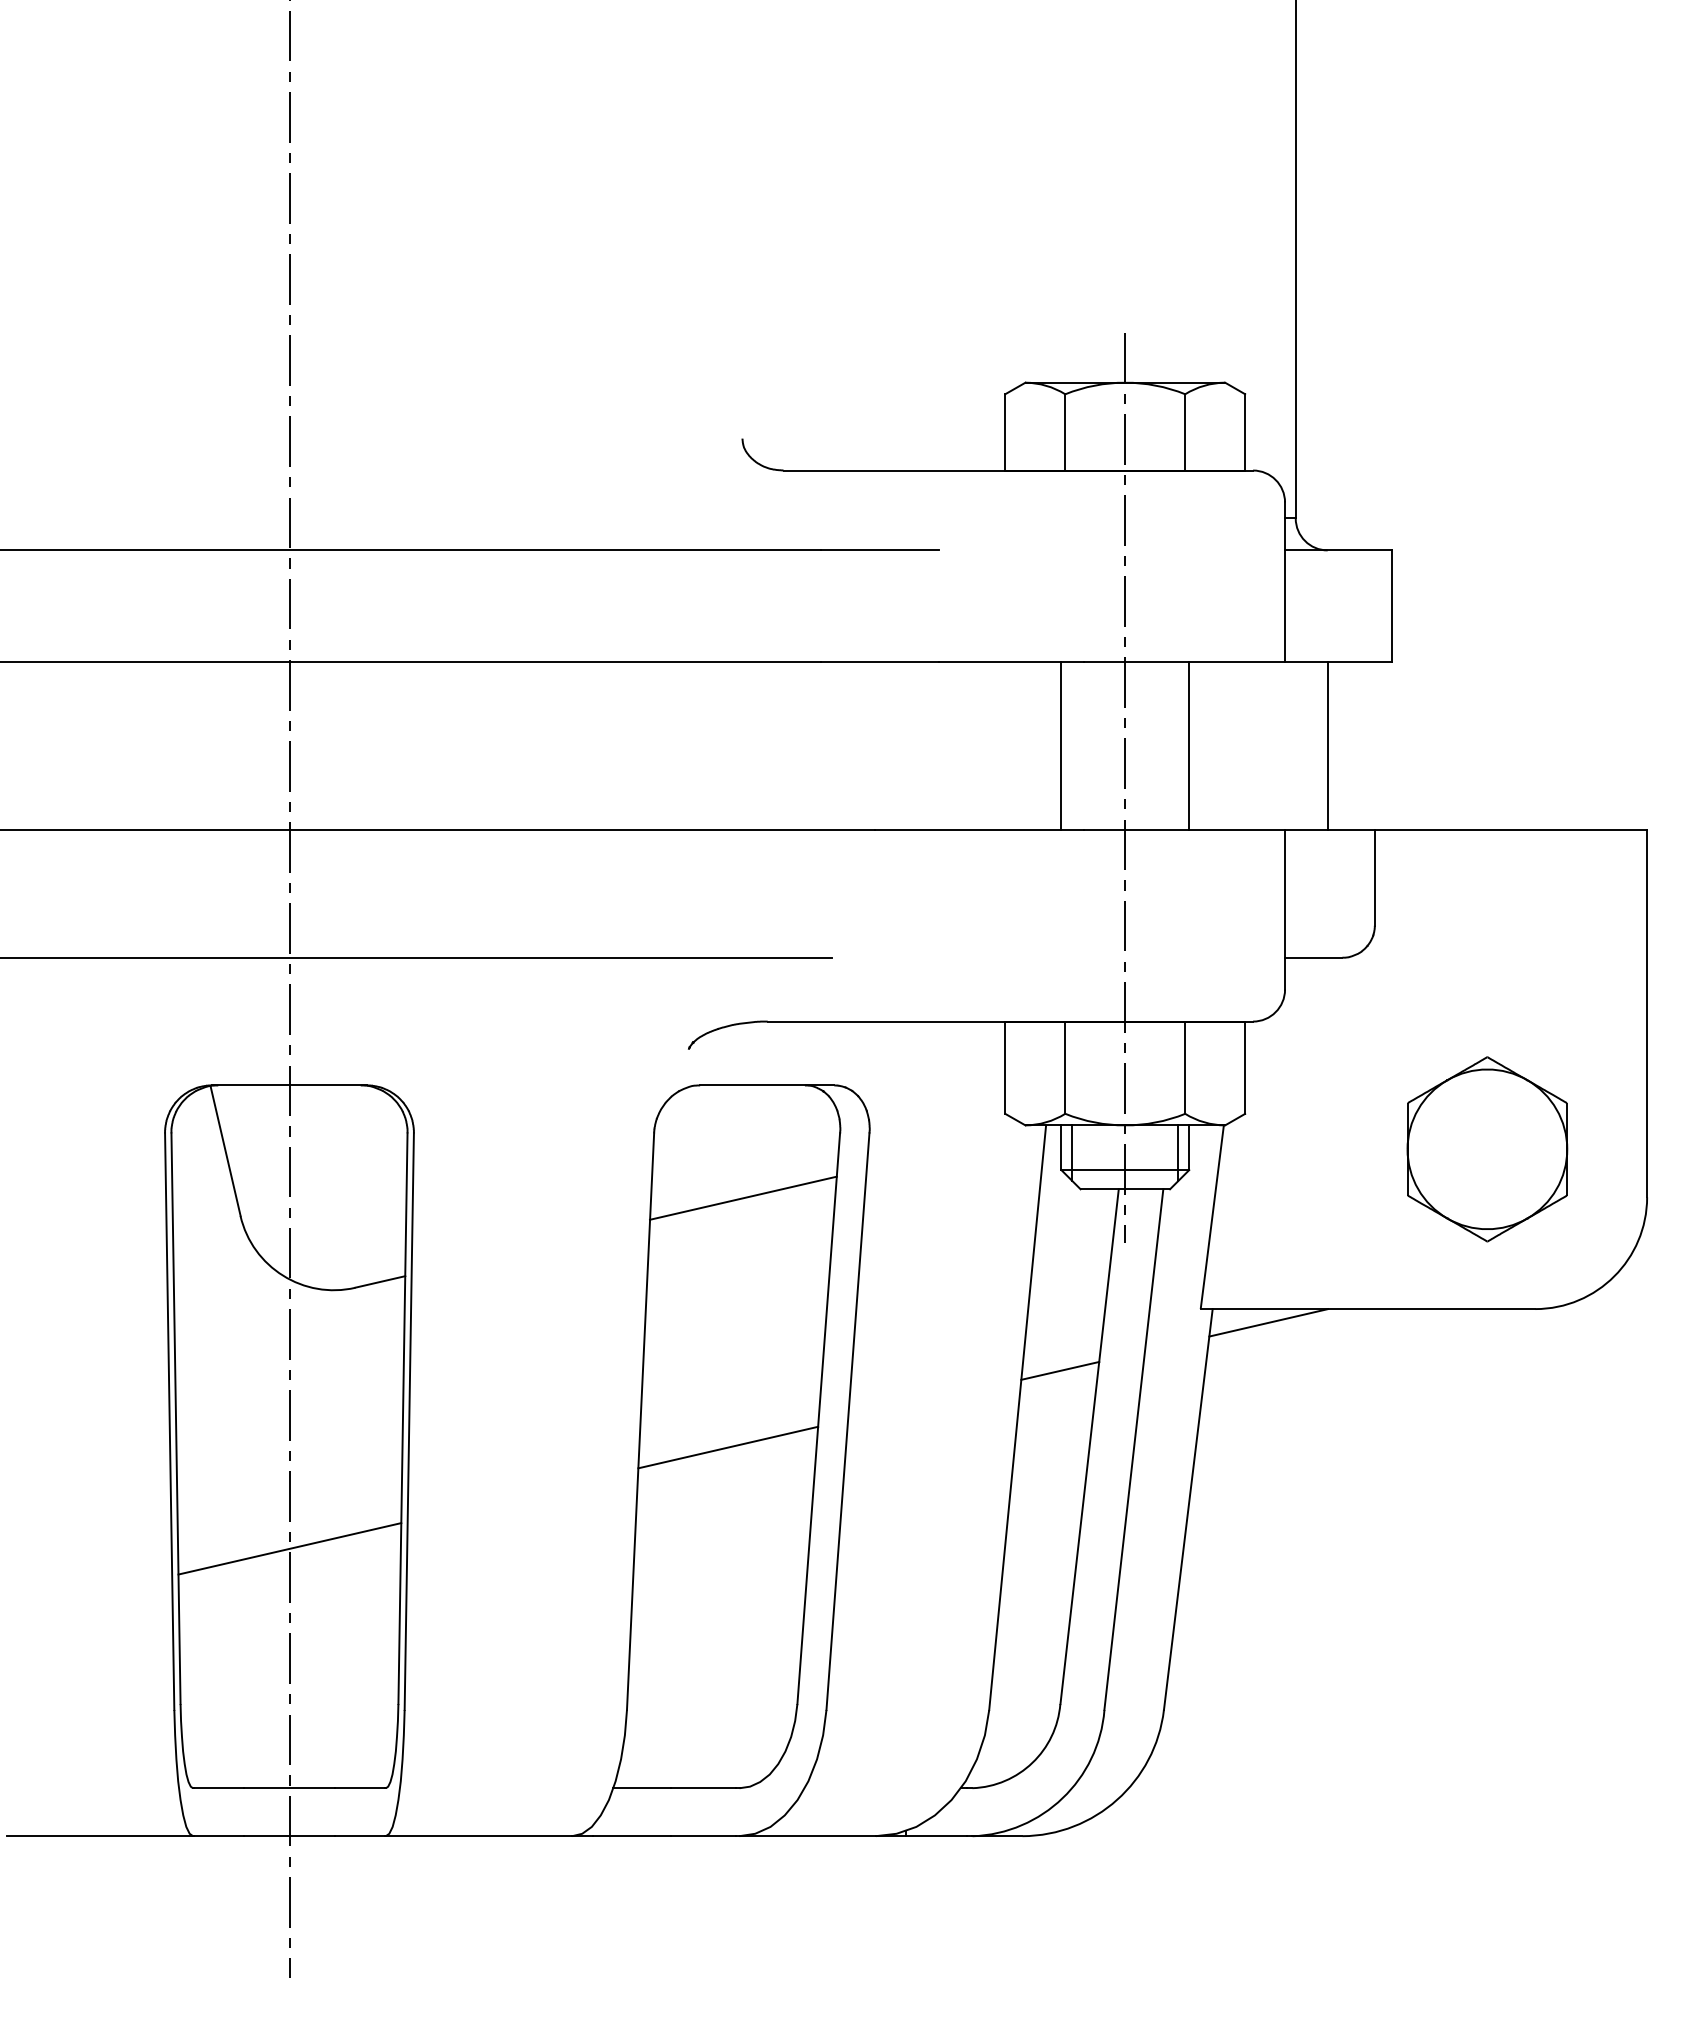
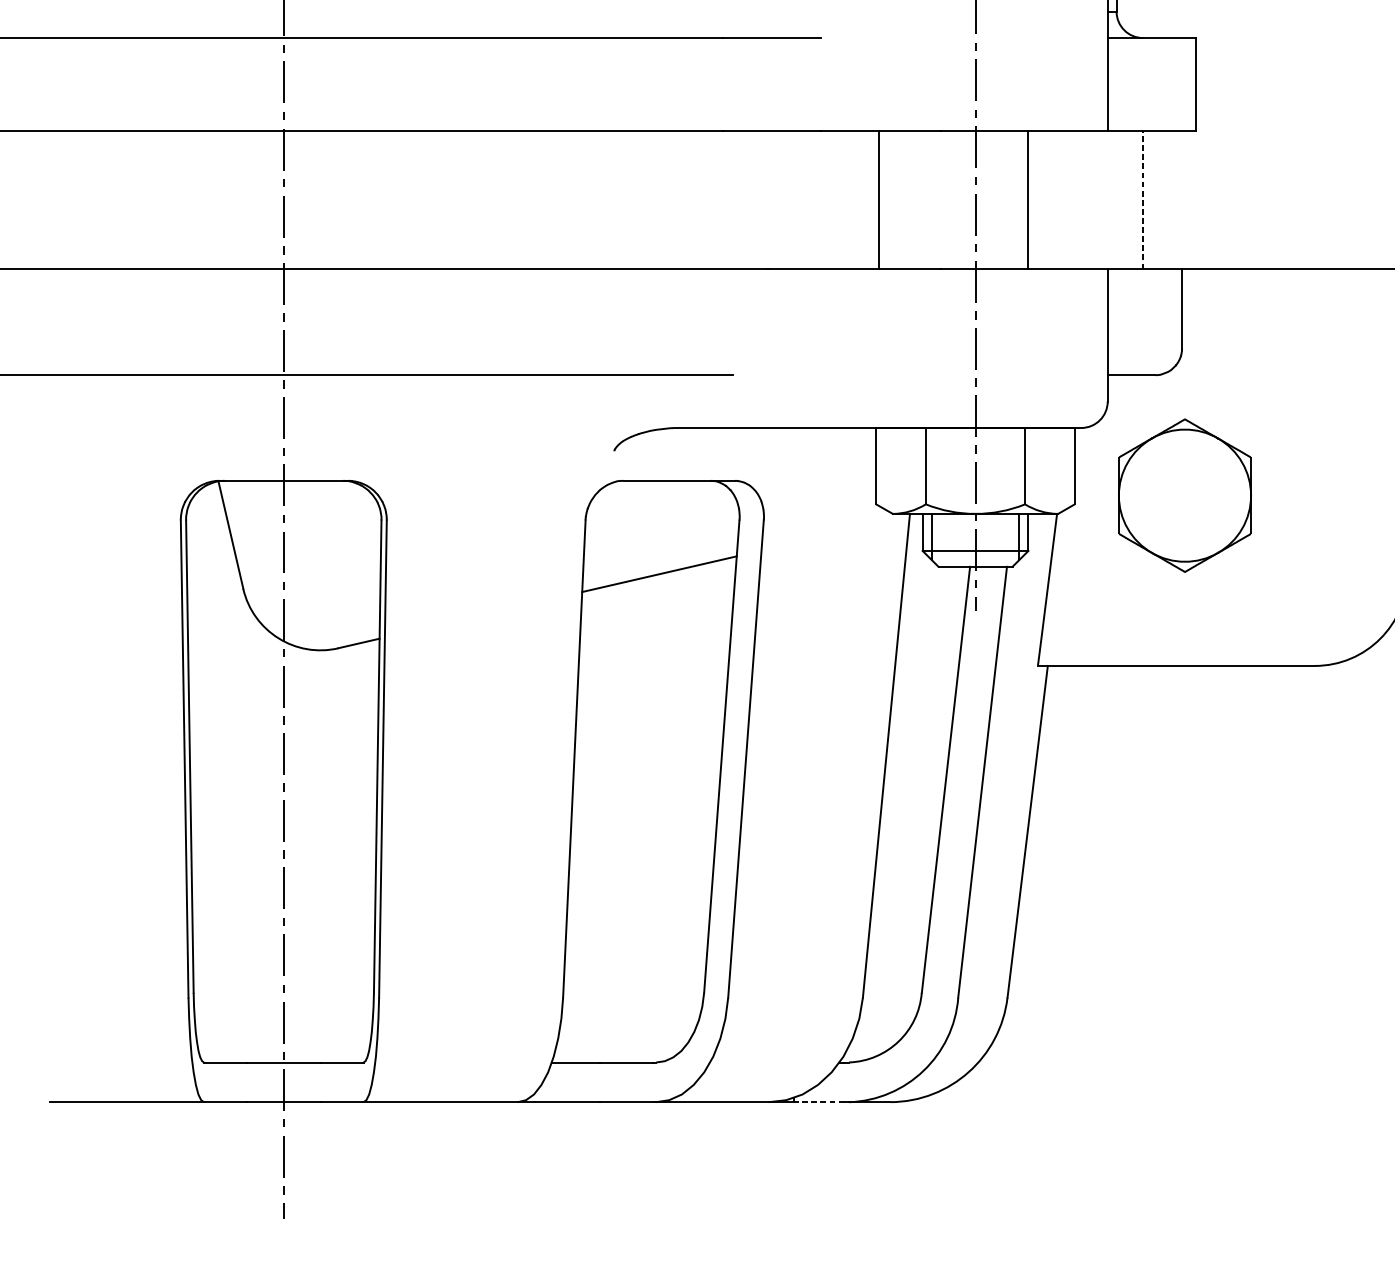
line: (1061, 745) -> (878, 199), moved
line: (1327, 746) -> (1142, 200), solid -> dashed
part: (1487, 1149) -> (1185, 495), moved
line: (1268, 1322) -> (1094, 677), removed
line: (1060, 1370) -> (921, 716), removed
line: (728, 1447) -> (647, 780), removed
line: (289, 1548) -> (283, 864), removed
line: (936, 1836) -> (819, 1102), solid -> dashed

